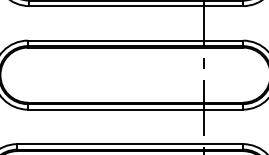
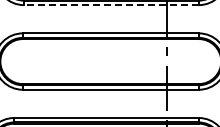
line: (135, 6) -> (110, 5), solid -> dashed

